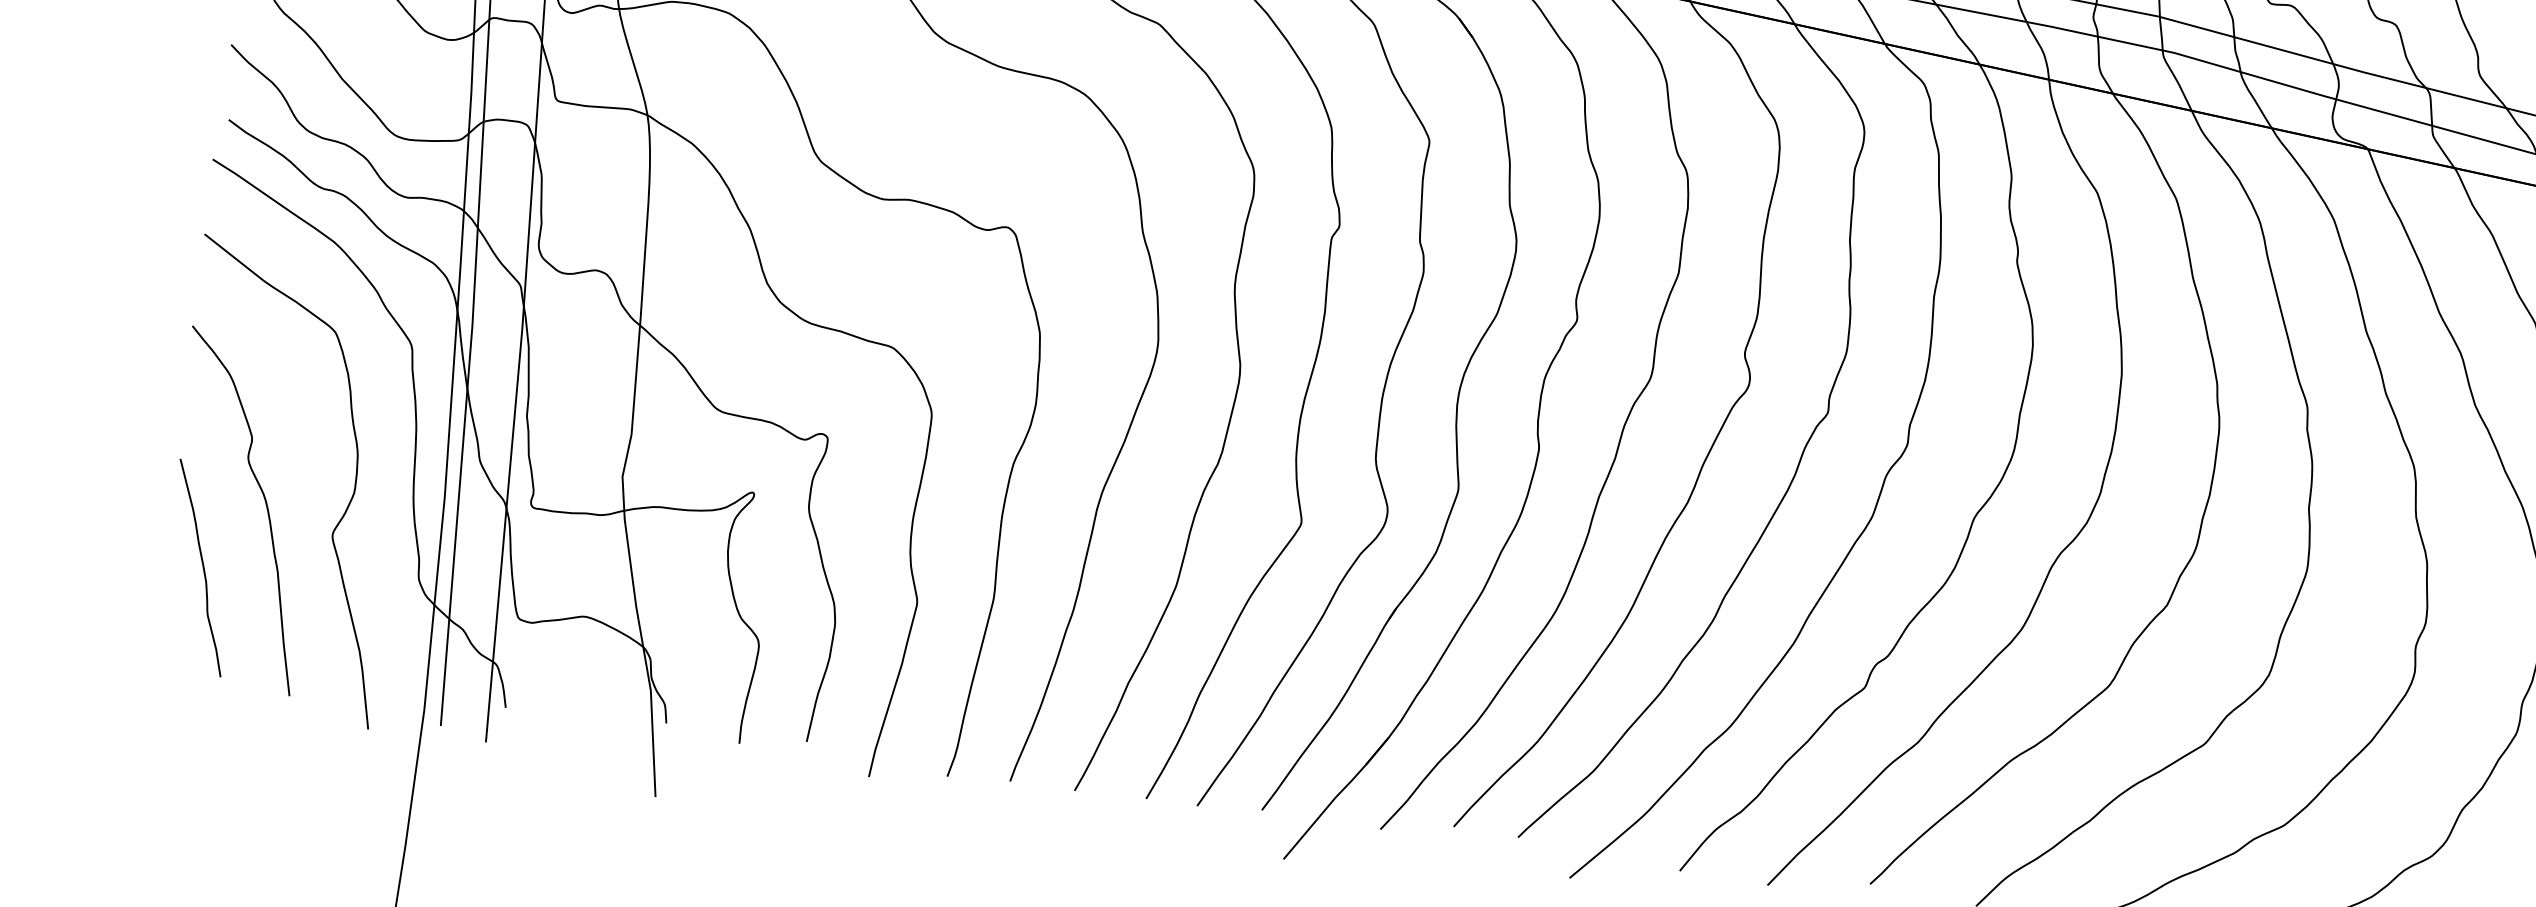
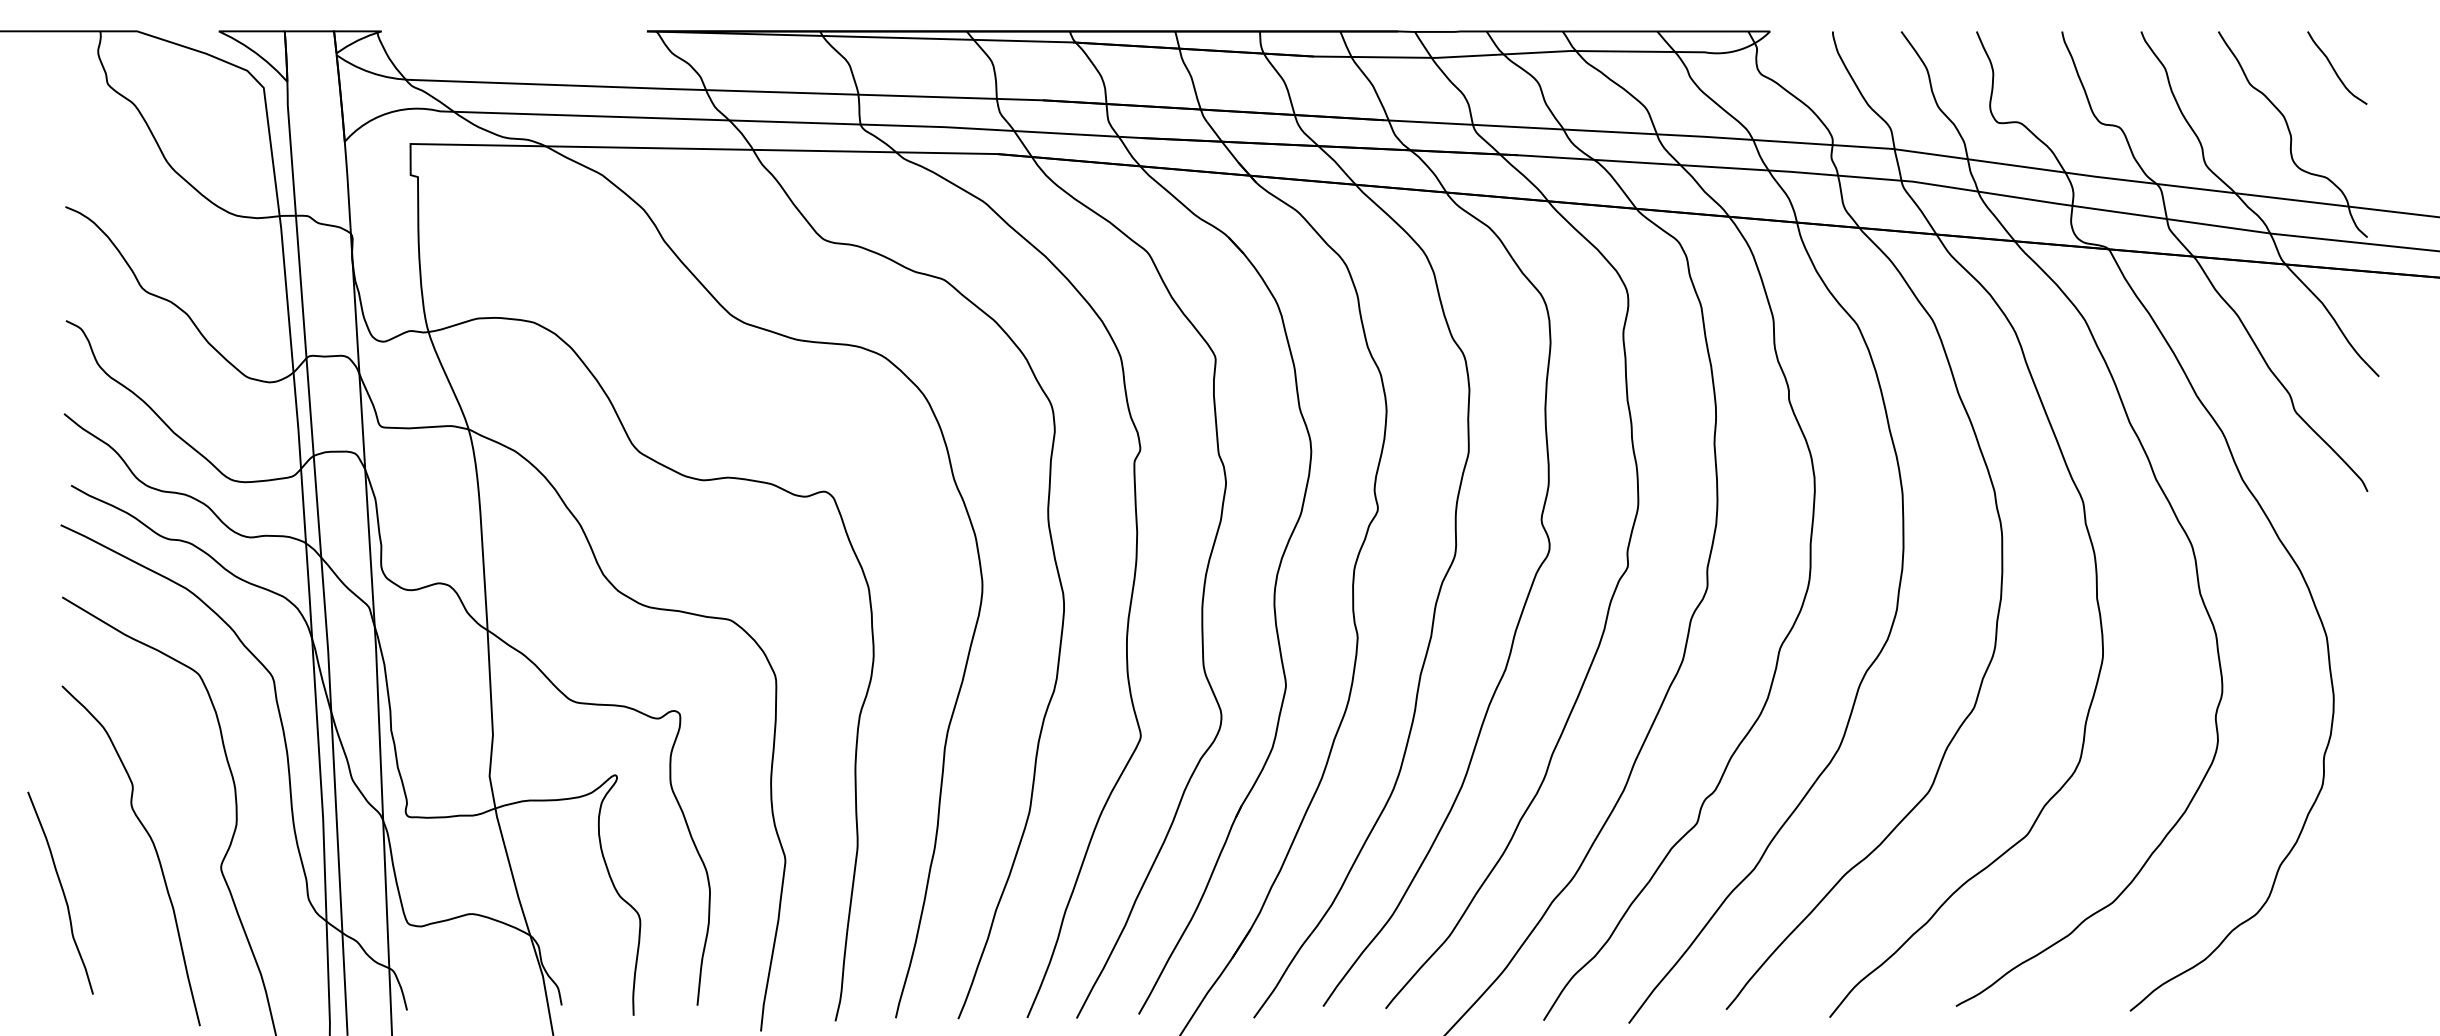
curve: (202, 567) -> (62, 892), moved

